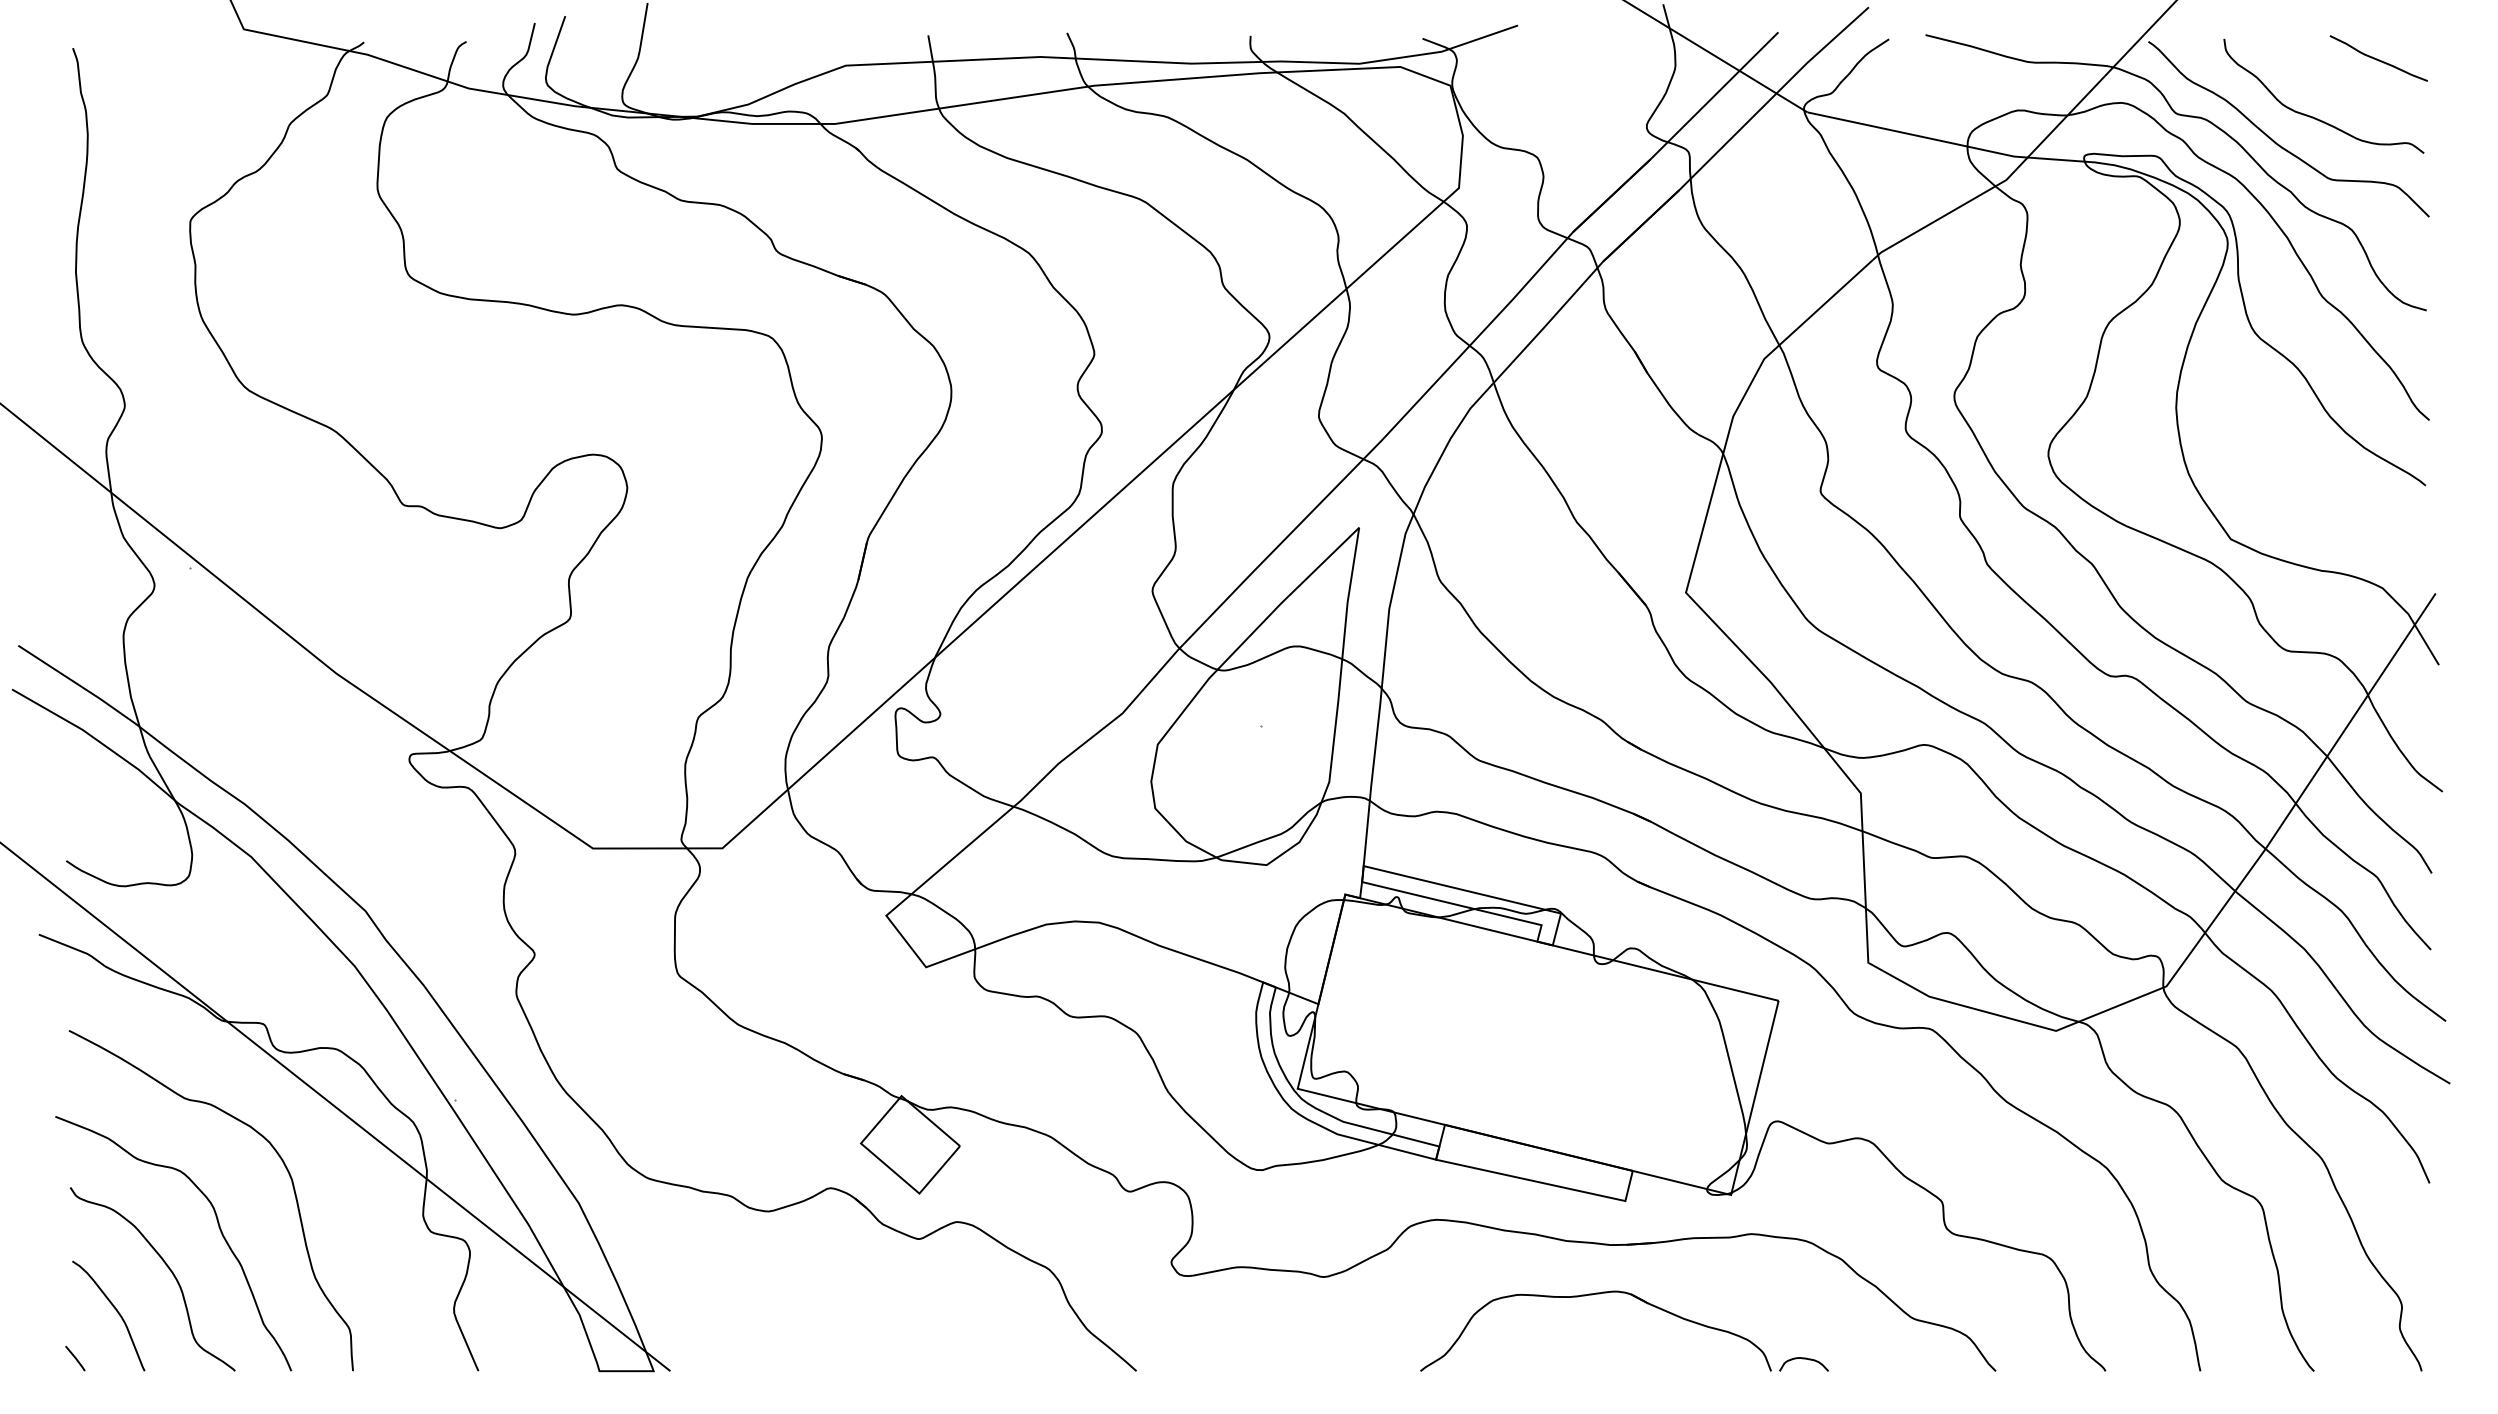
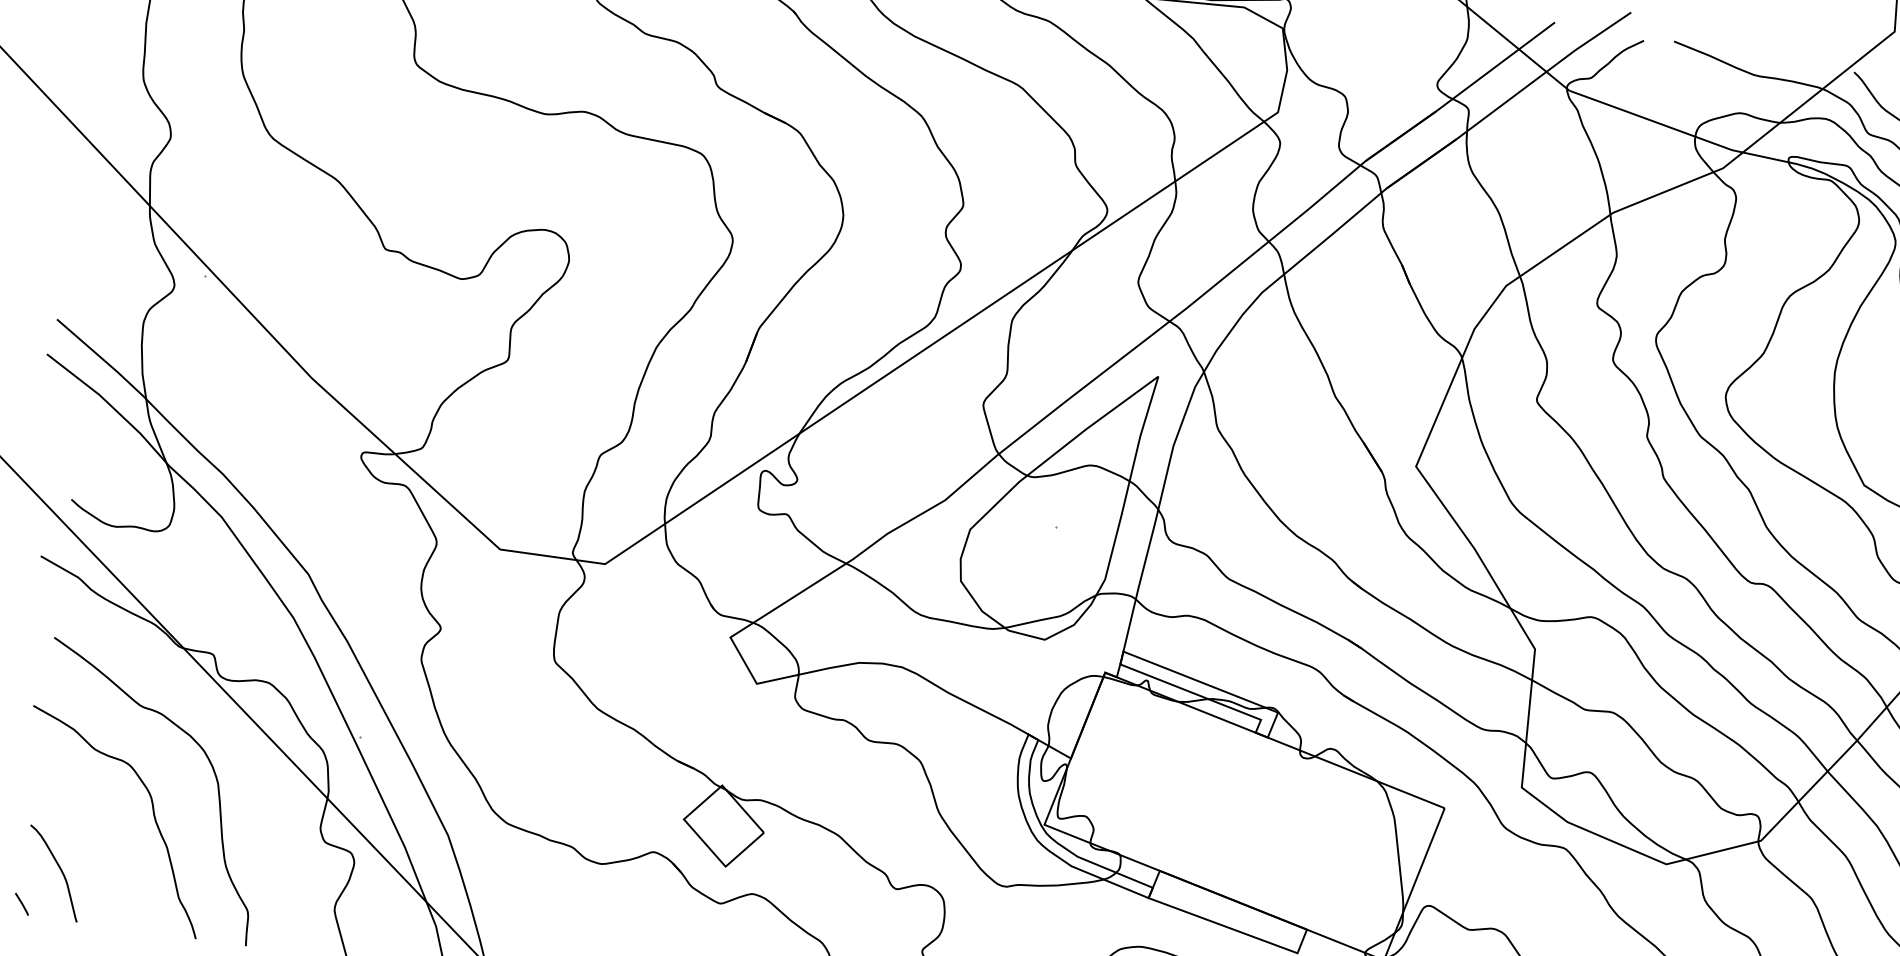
curve: (166, 1266) -> (106, 839), removed

